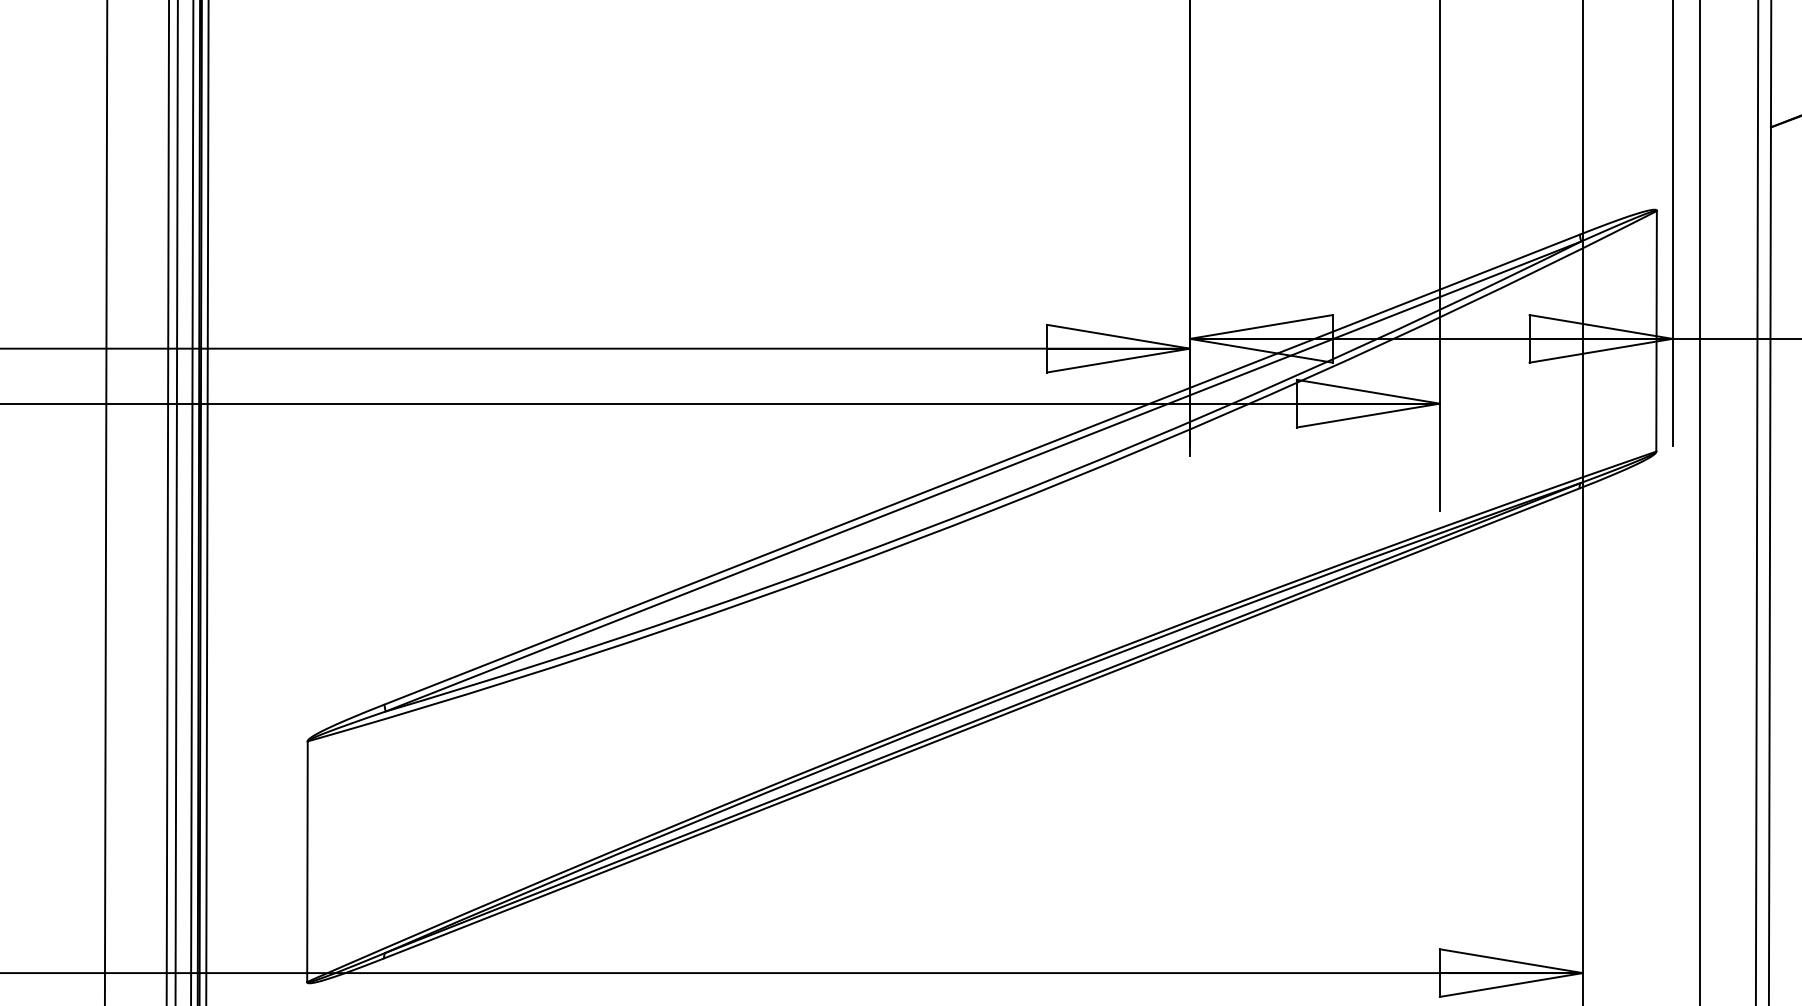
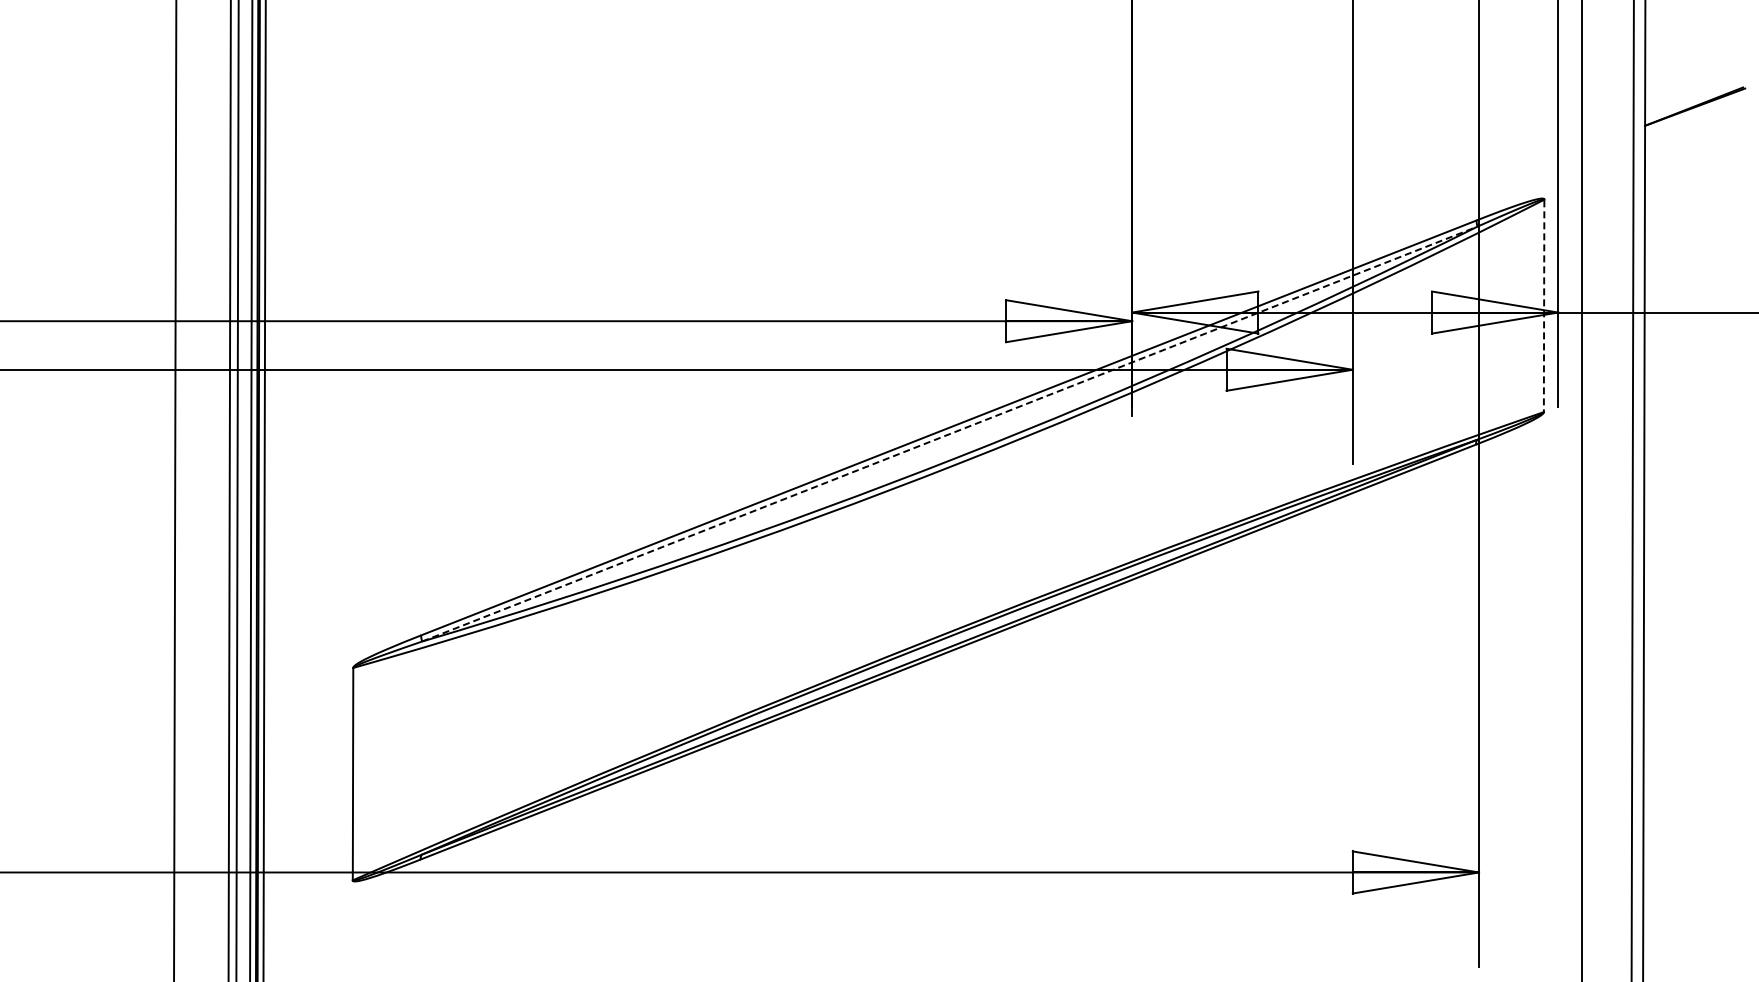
line: (1657, 330) -> (1544, 305), solid -> dashed
line: (984, 475) -> (950, 433), solid -> dashed

